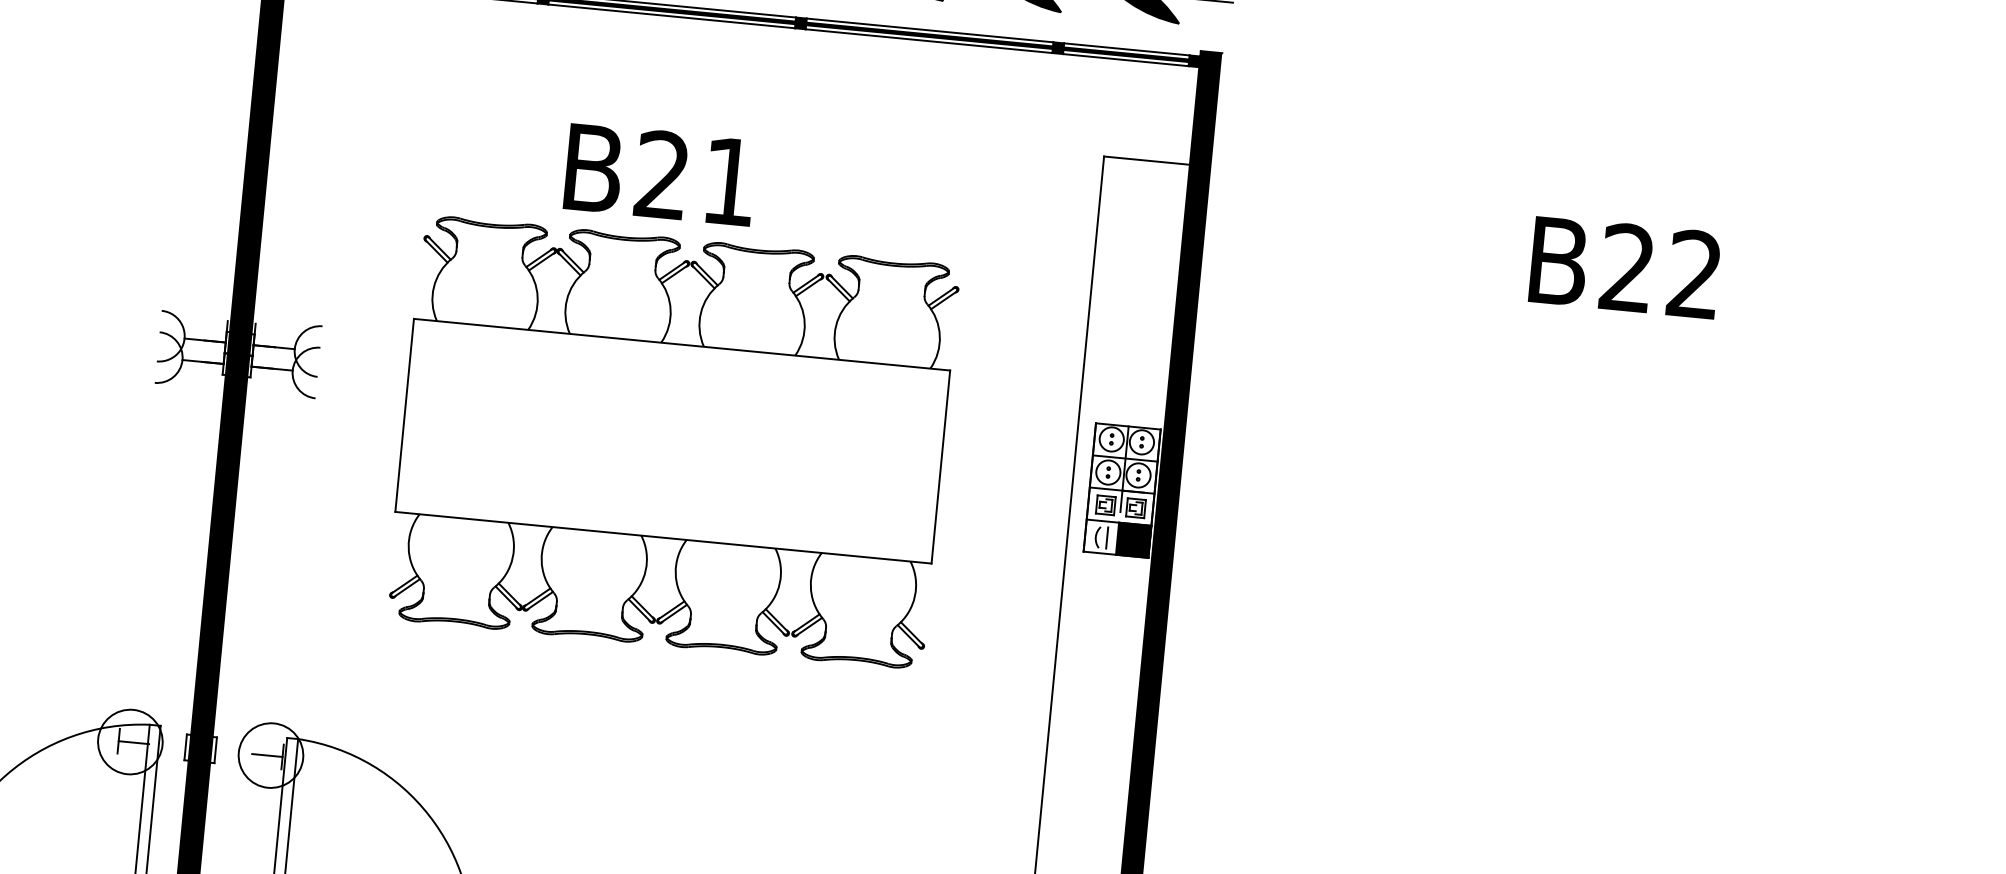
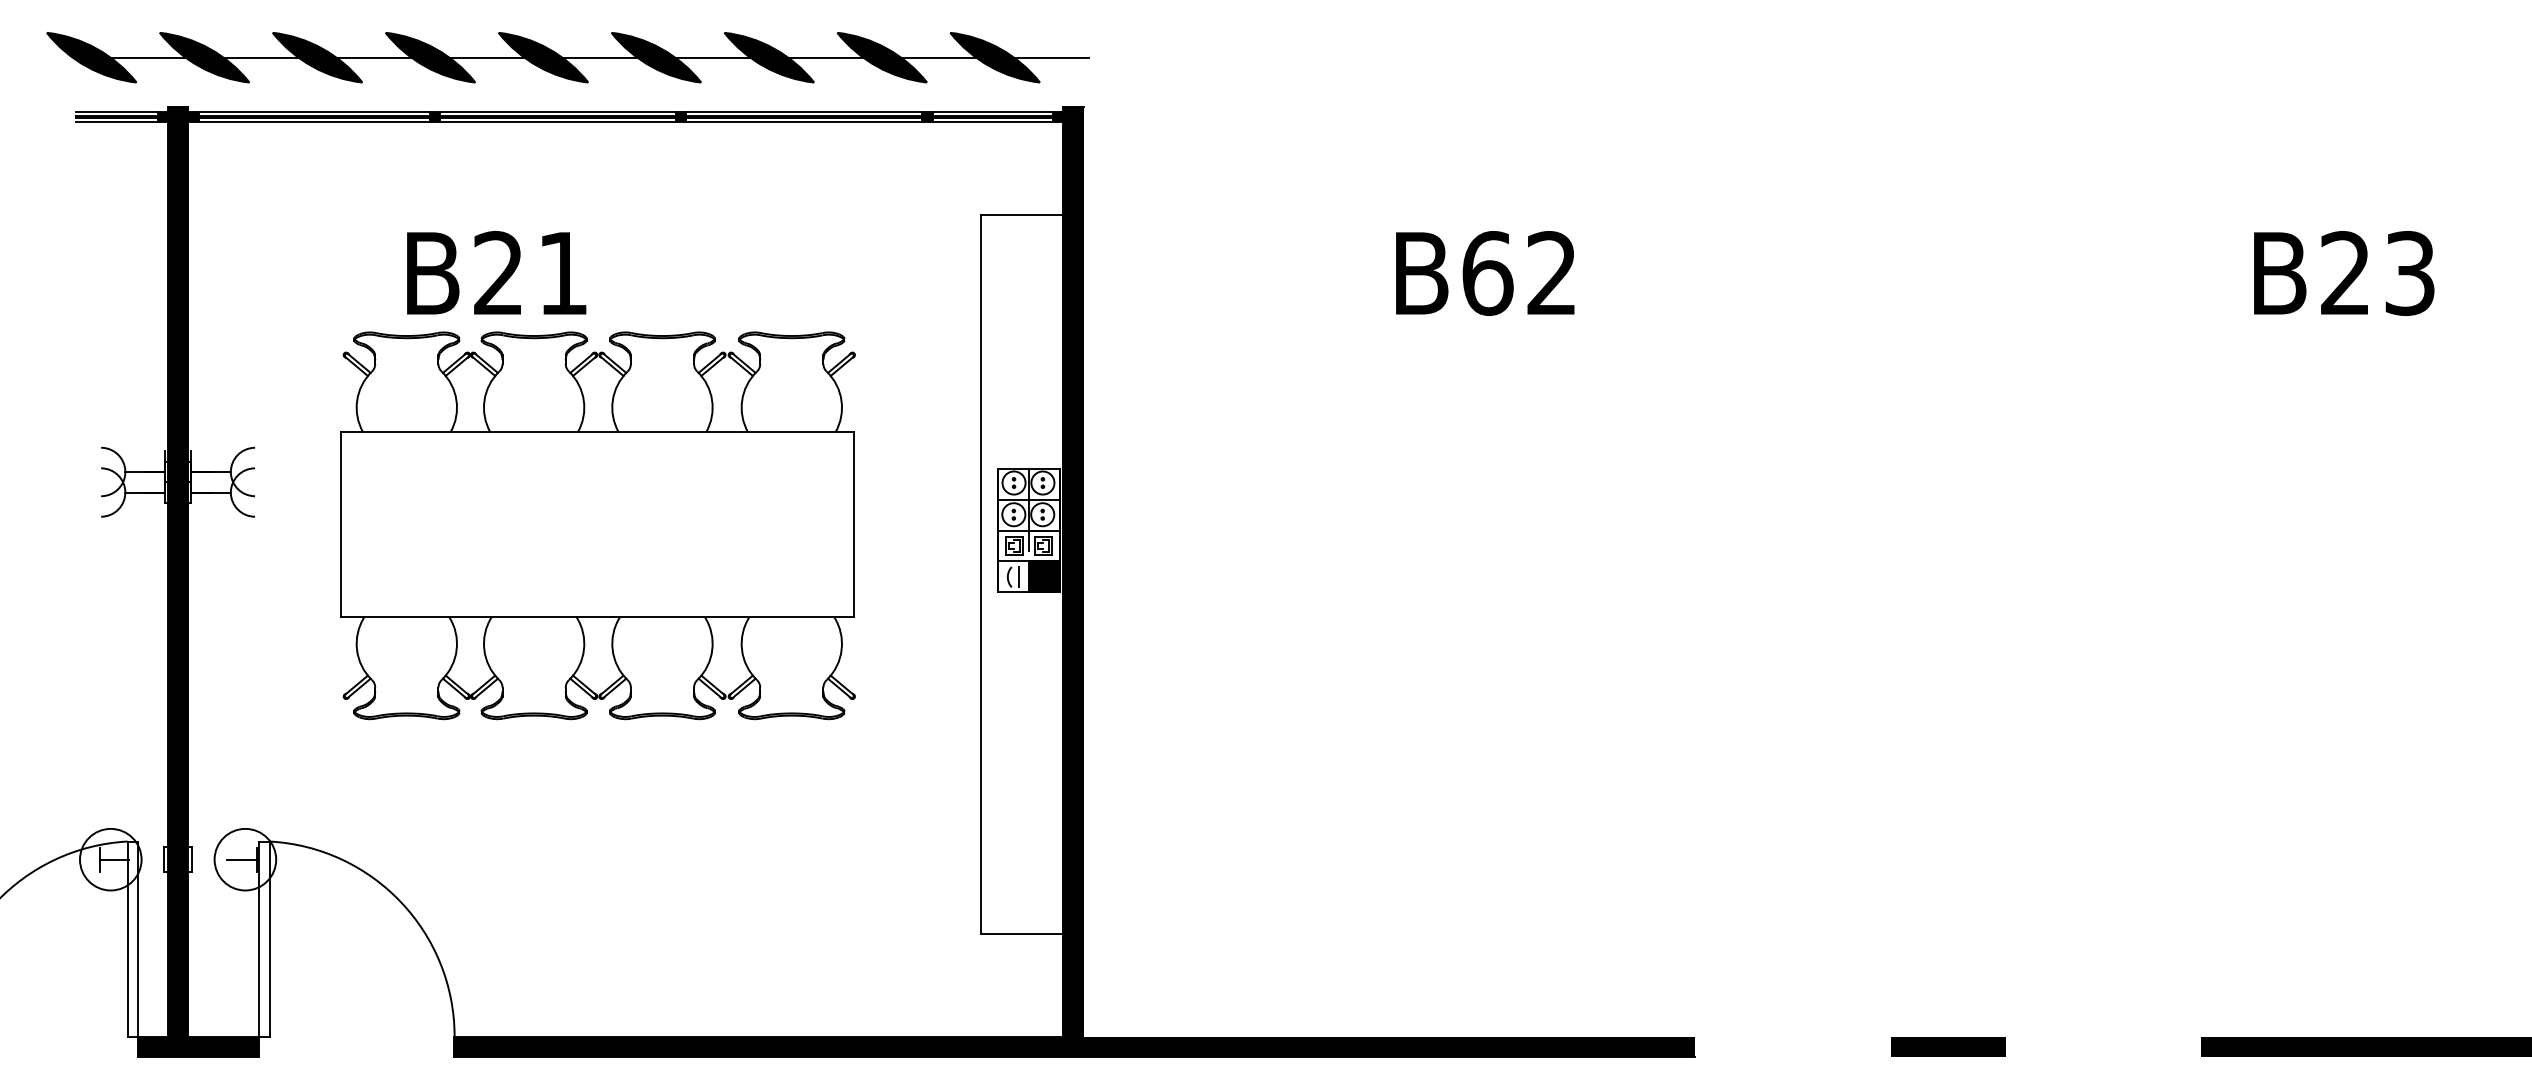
text: (660, 174) -> (496, 272), moved
text: (1627, 267) -> (1487, 272), B22 -> B62

